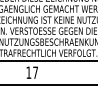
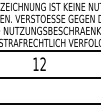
text: (35, 72) -> (43, 63), 17 -> 12

